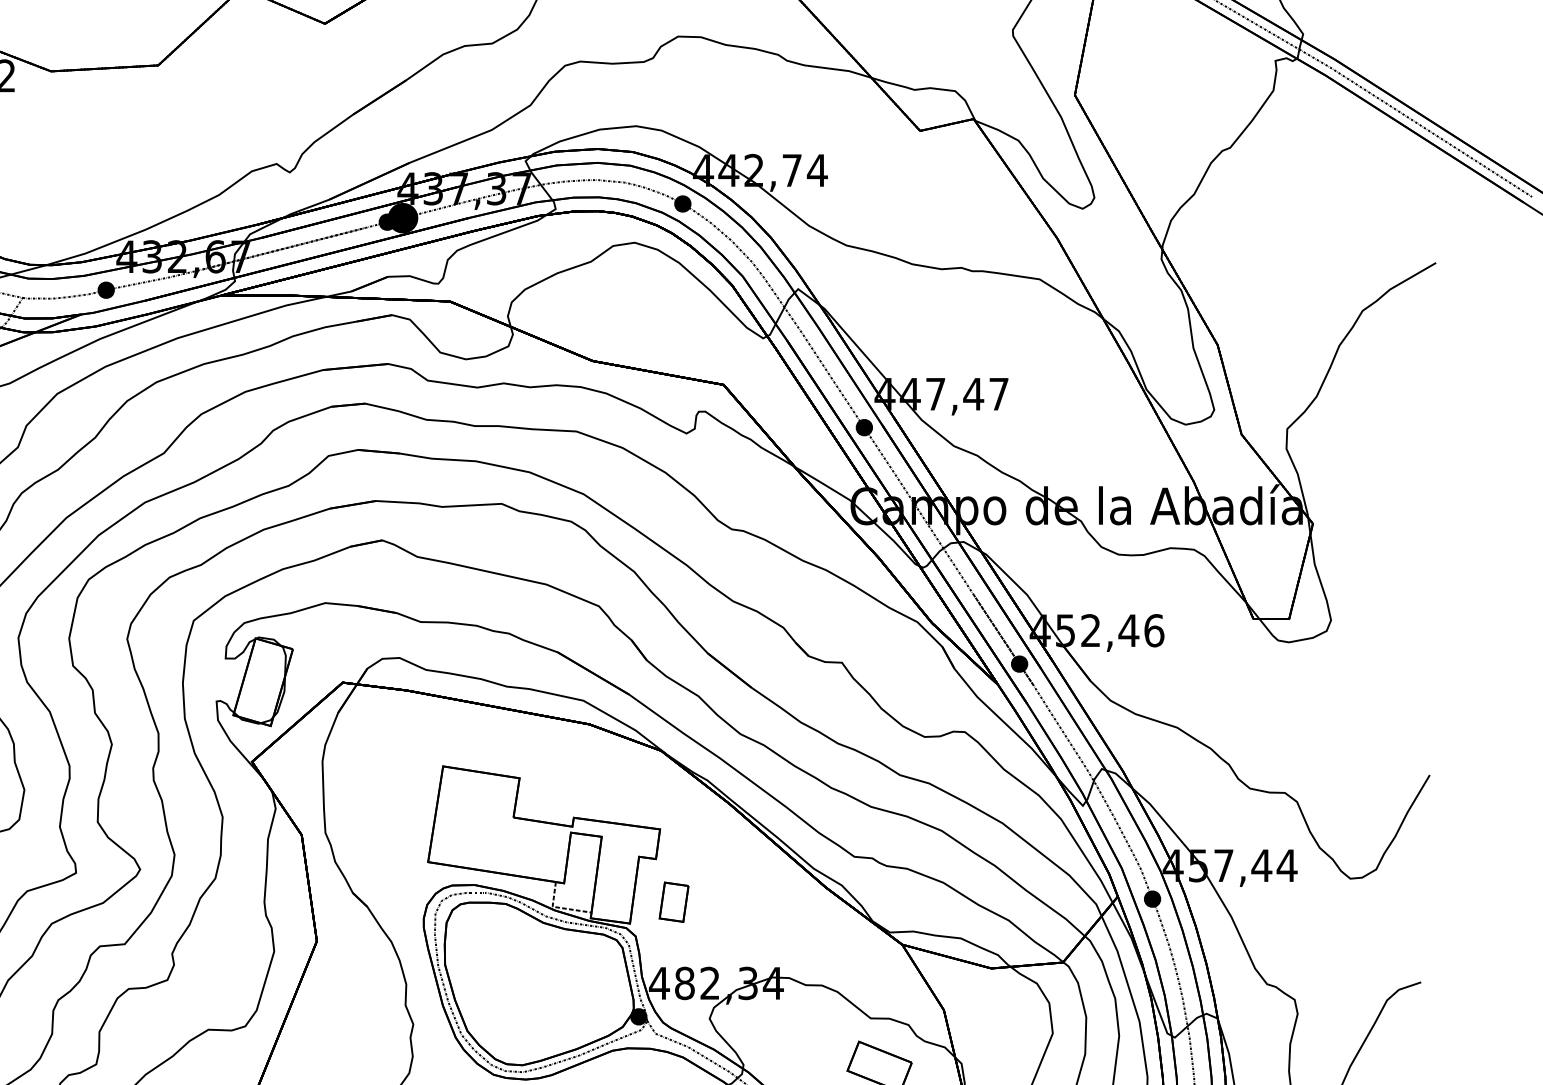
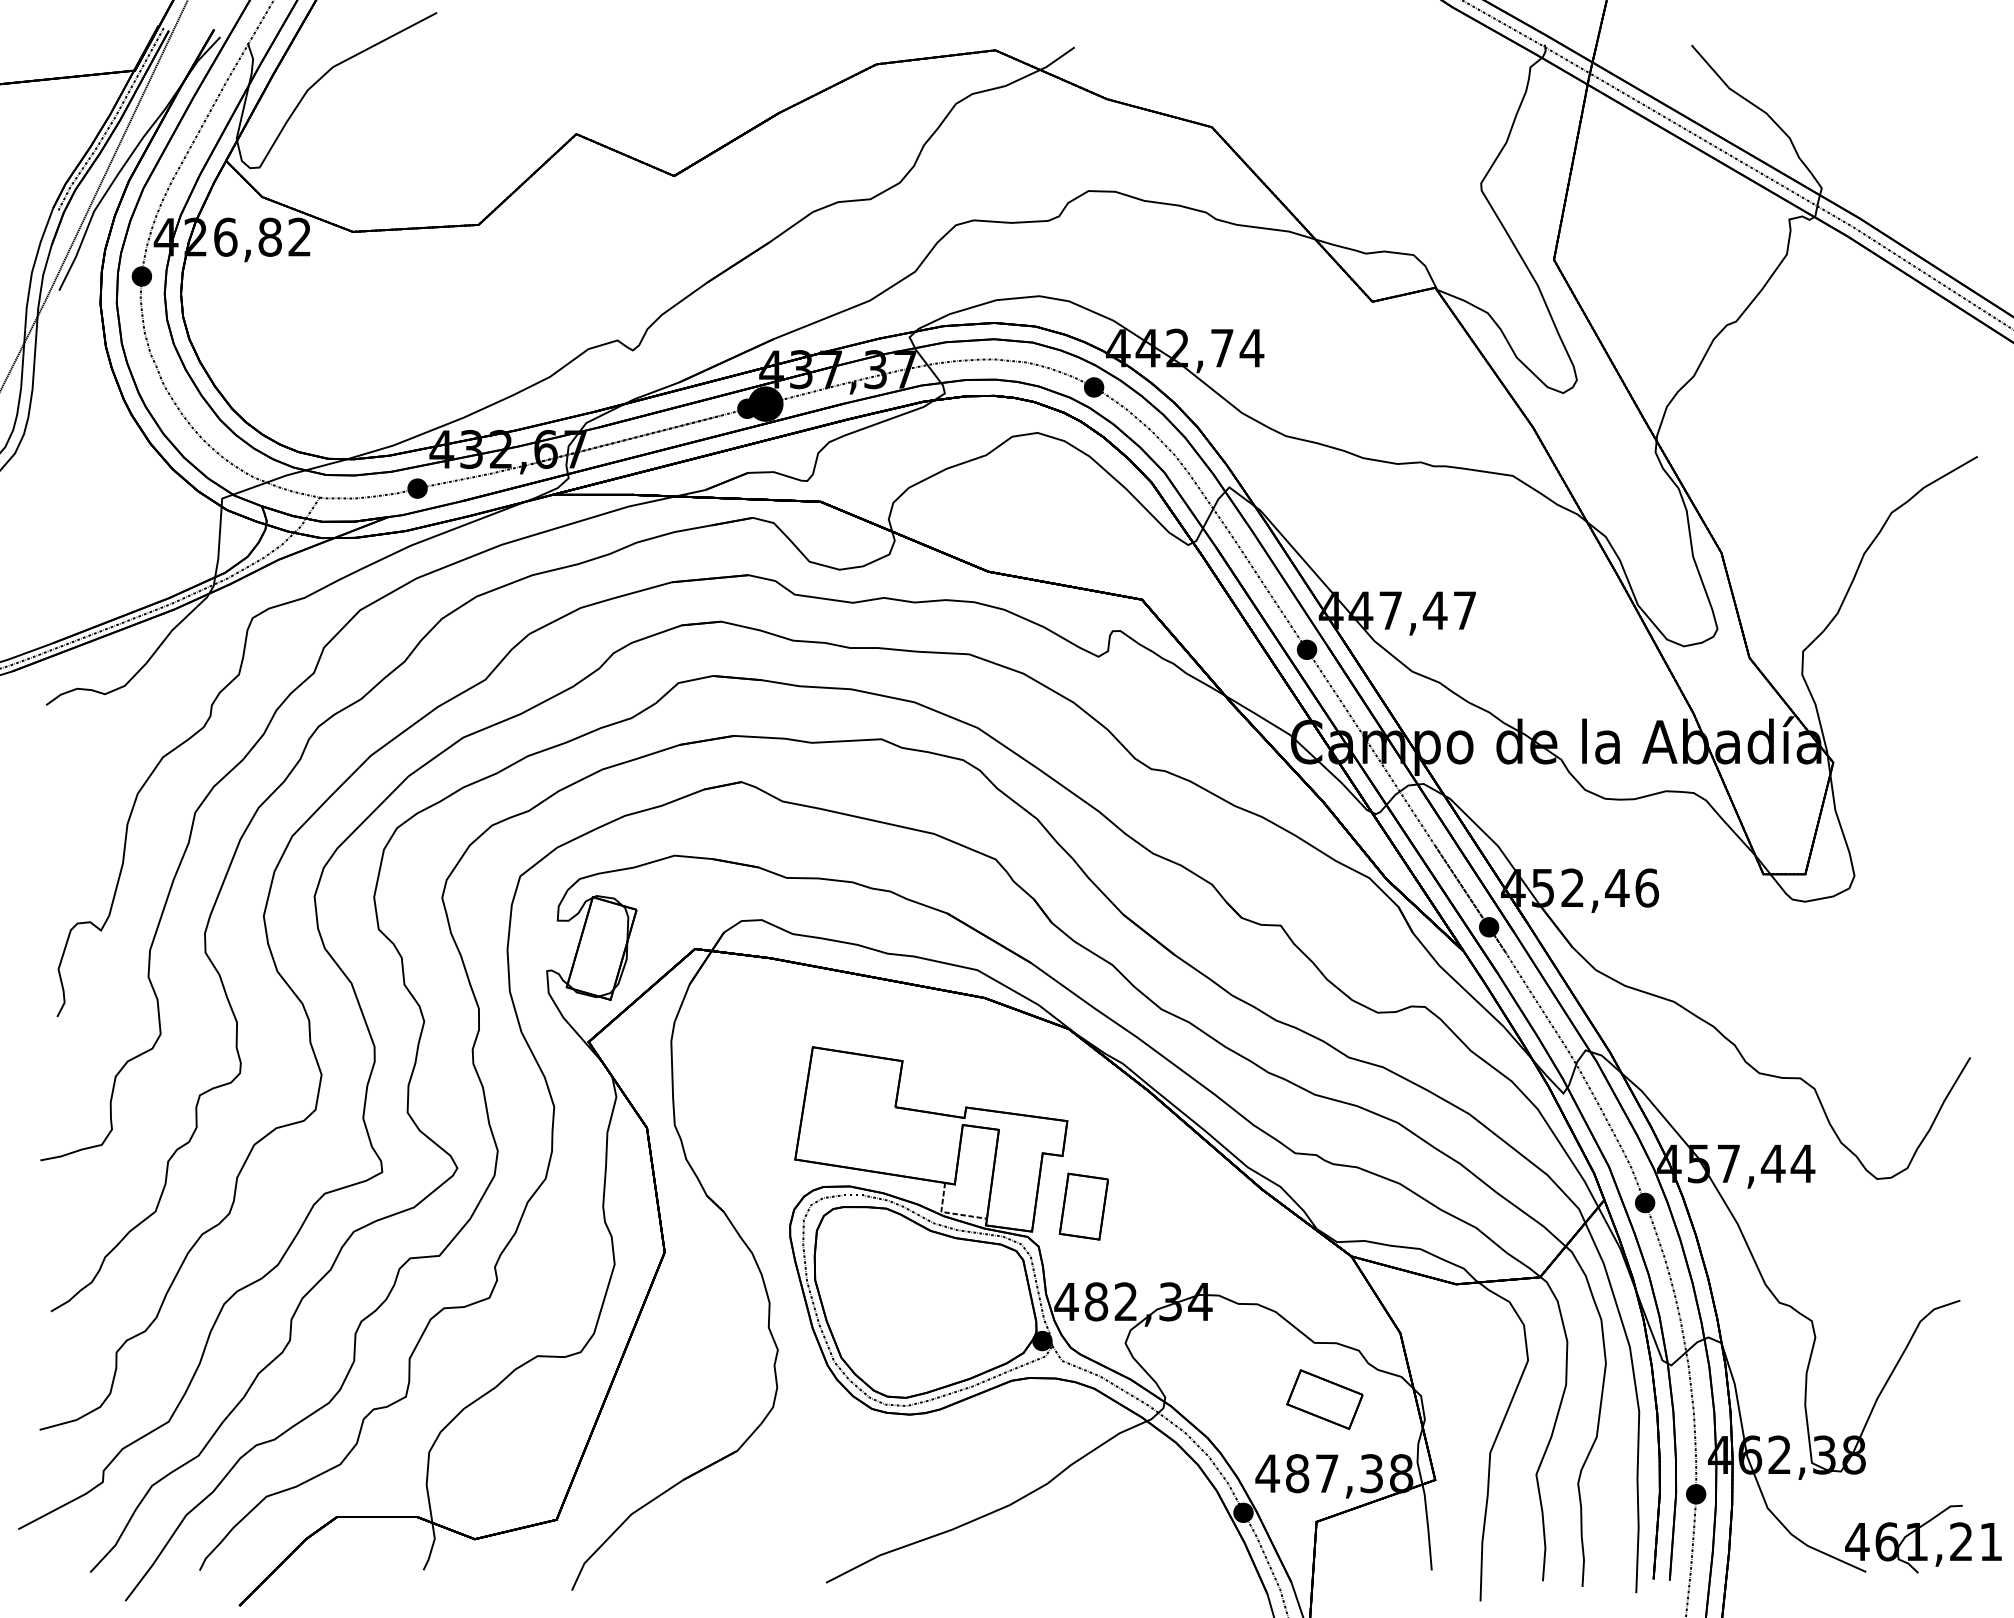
part: (673, 902) -> (1083, 1206), size x1.43

